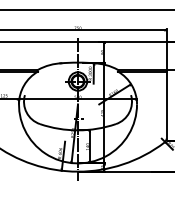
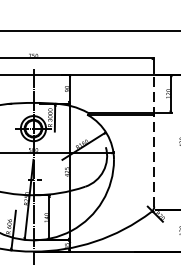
line: (166, 89) -> (154, 139), solid -> dashed

